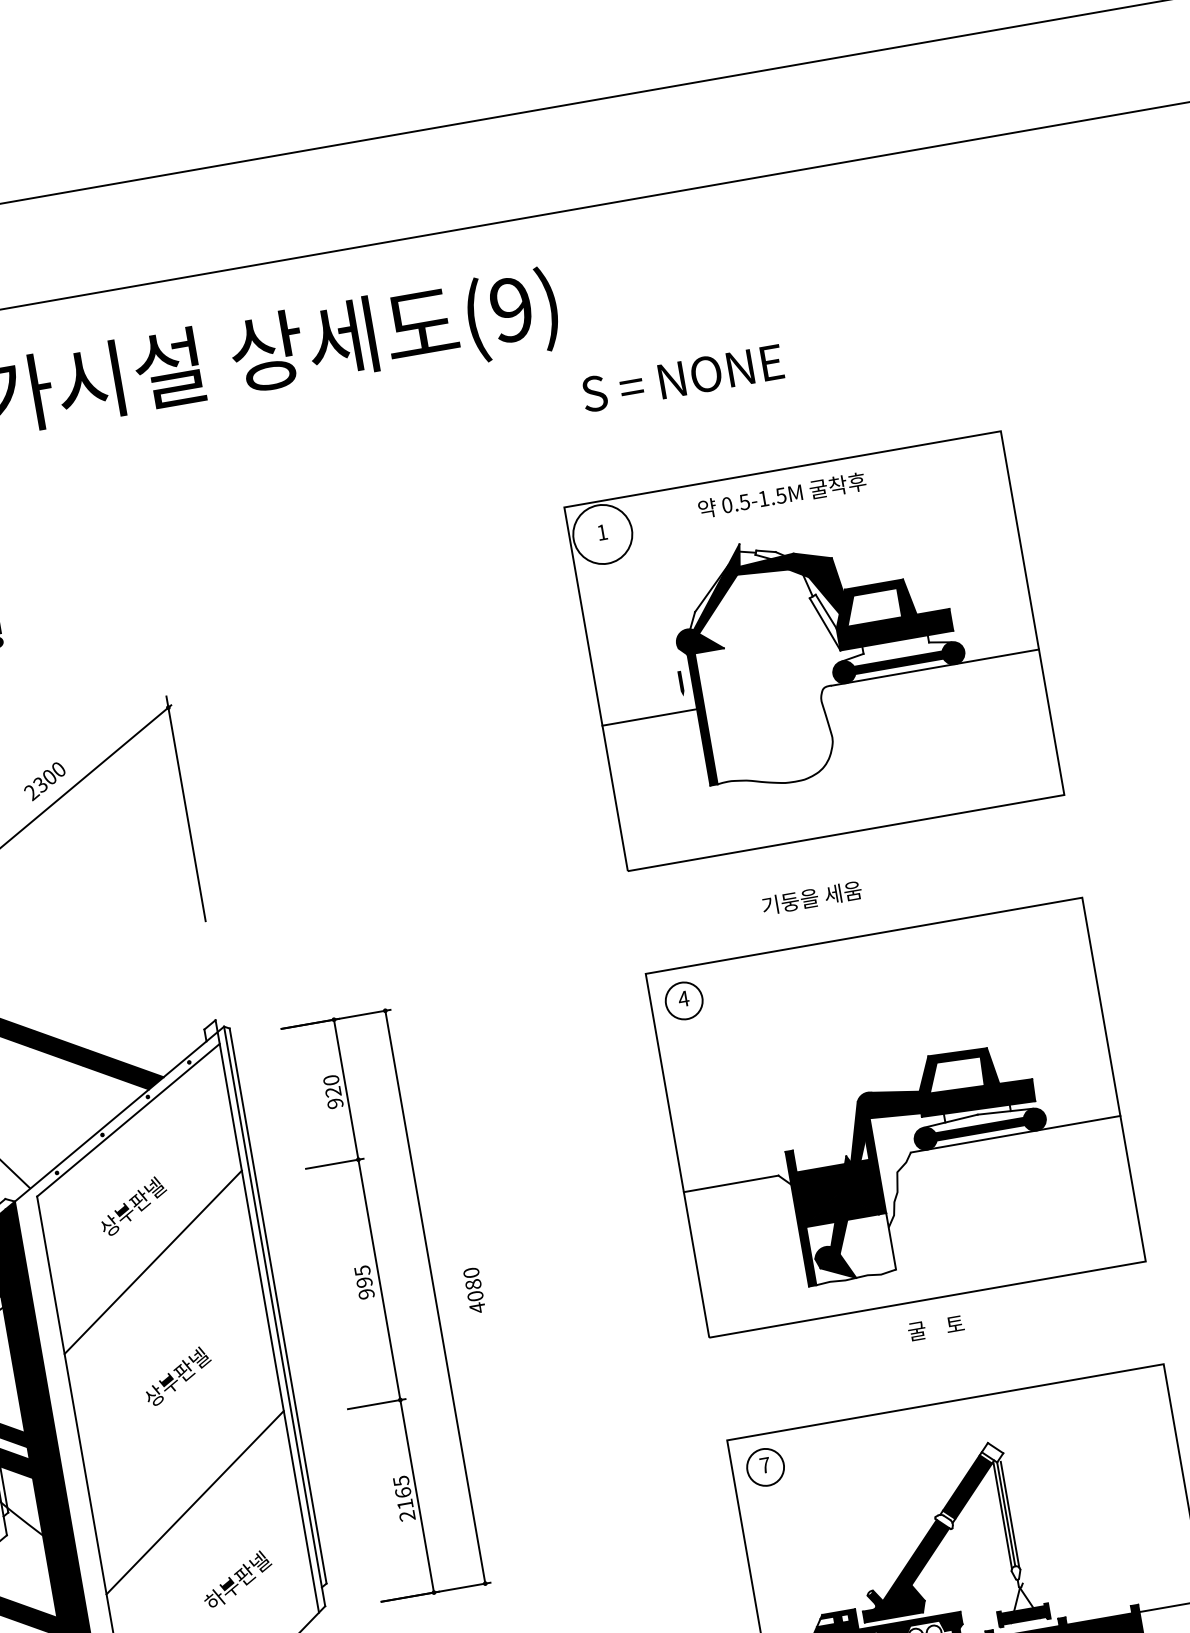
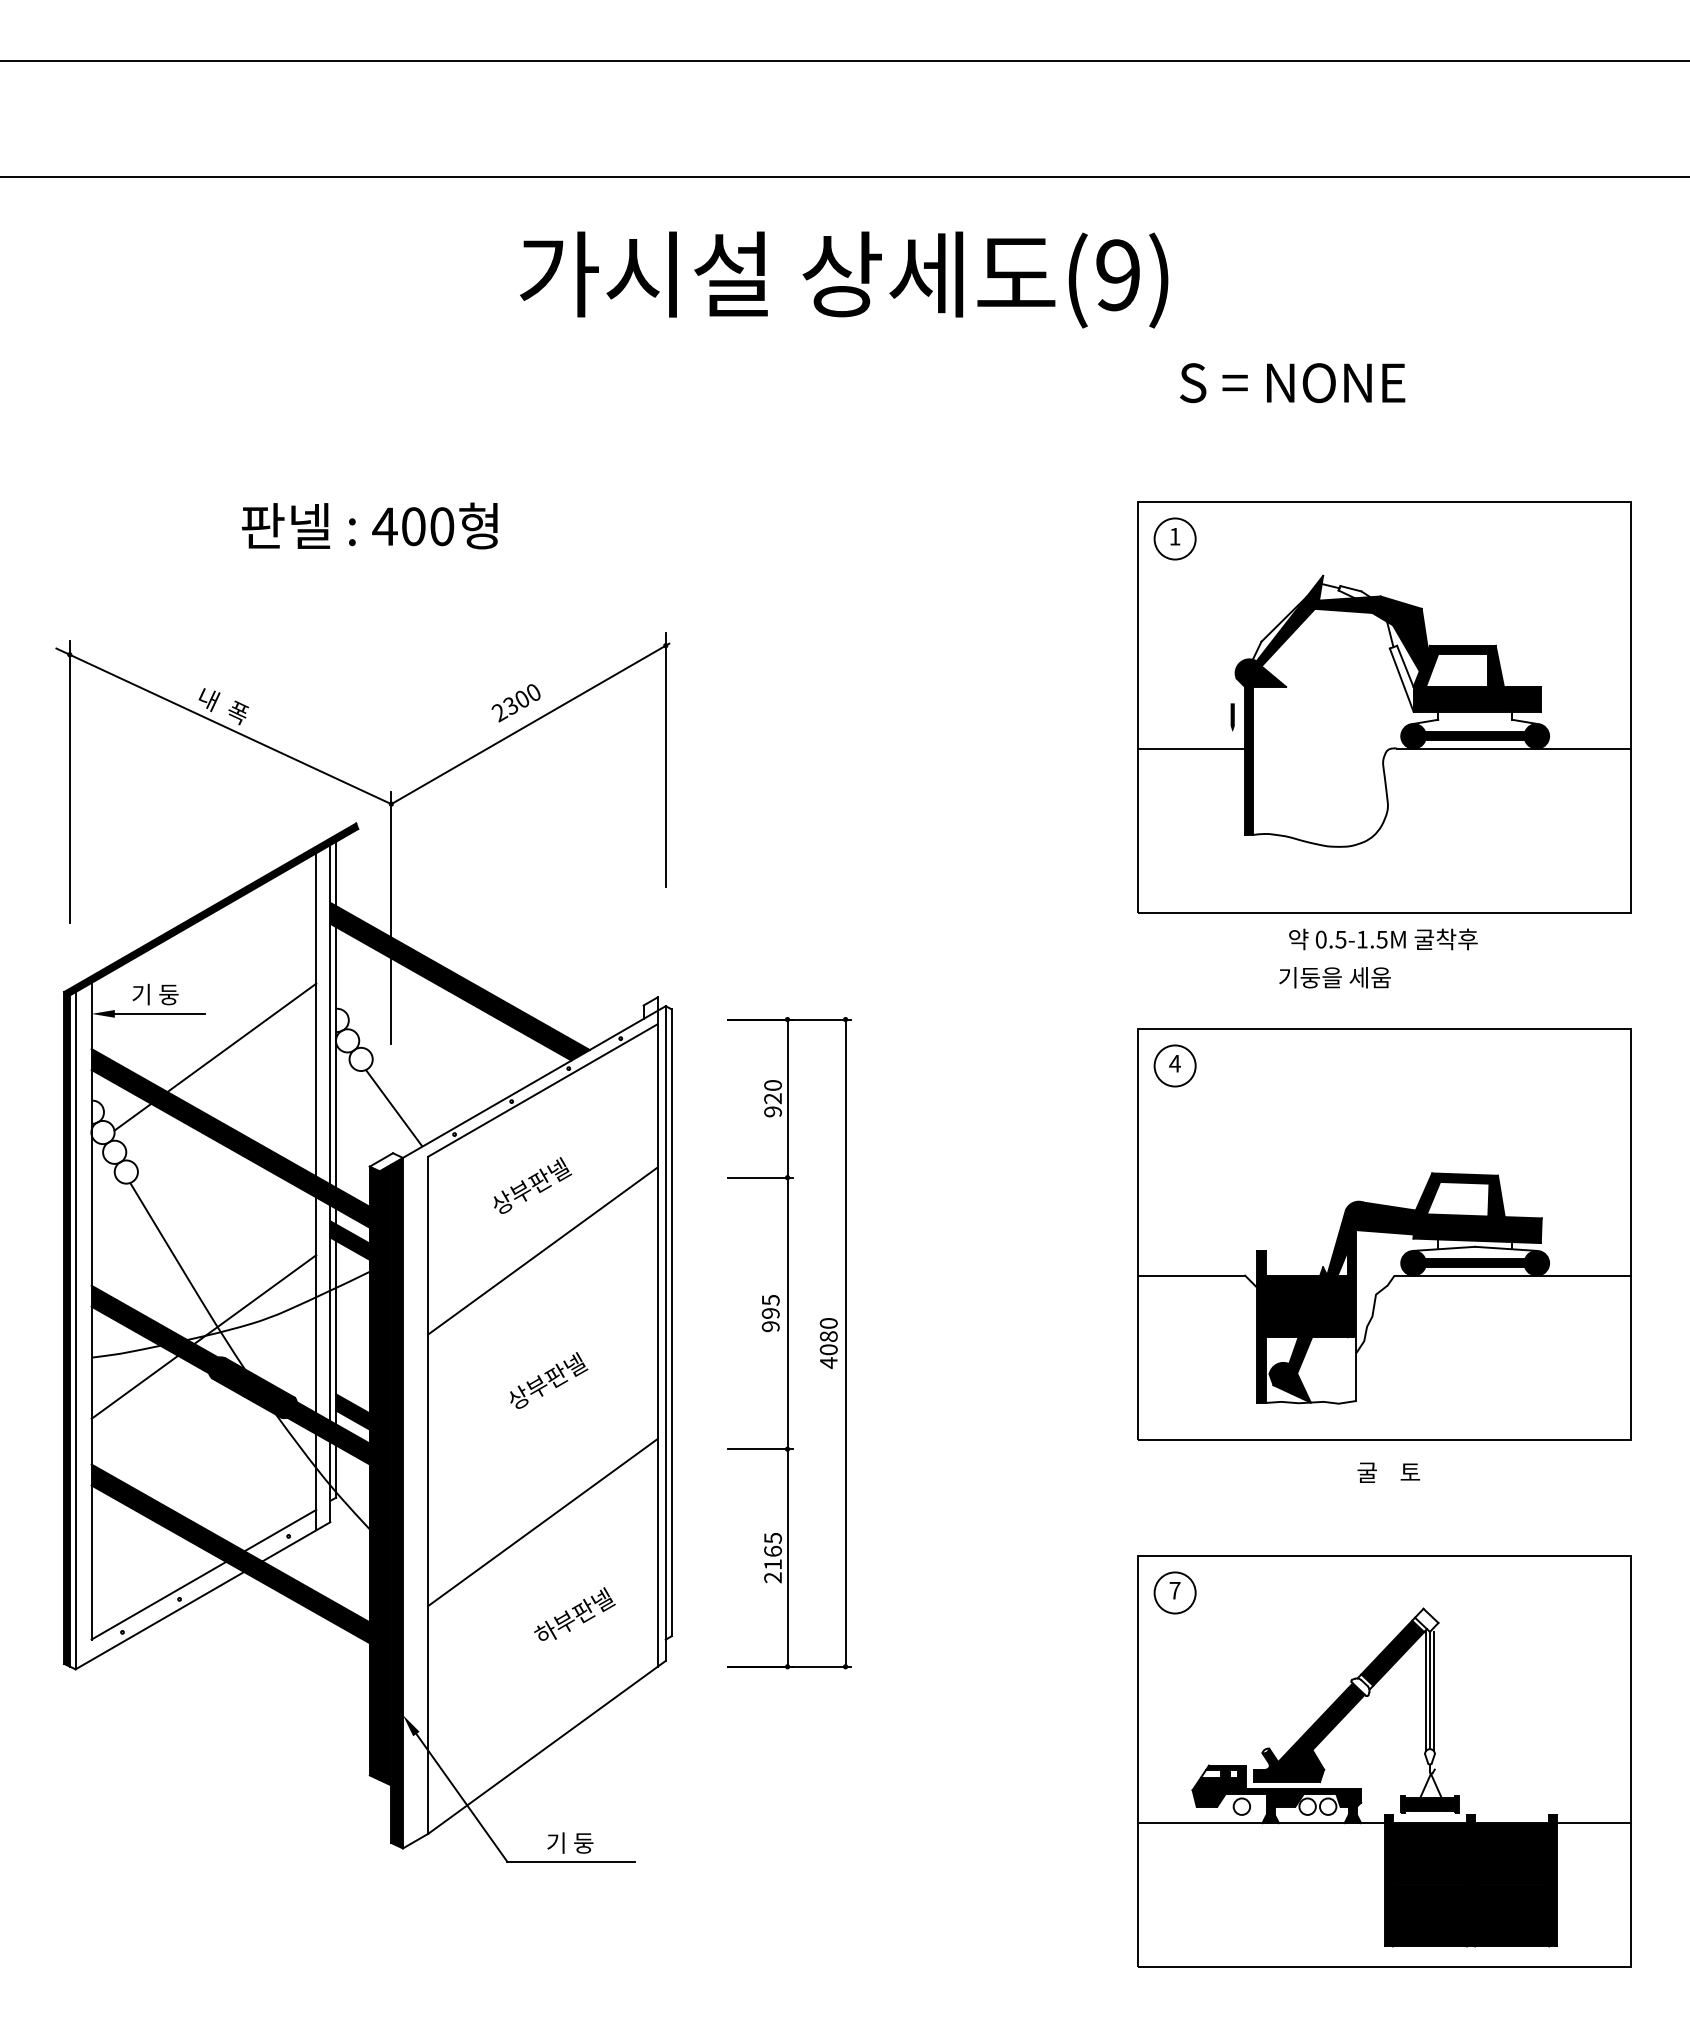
text: (782, 495) -> (1383, 939), moved
circle: (602, 534) -> (1174, 538), size x0.62
text: (474, 1290) -> (828, 1343), moved

